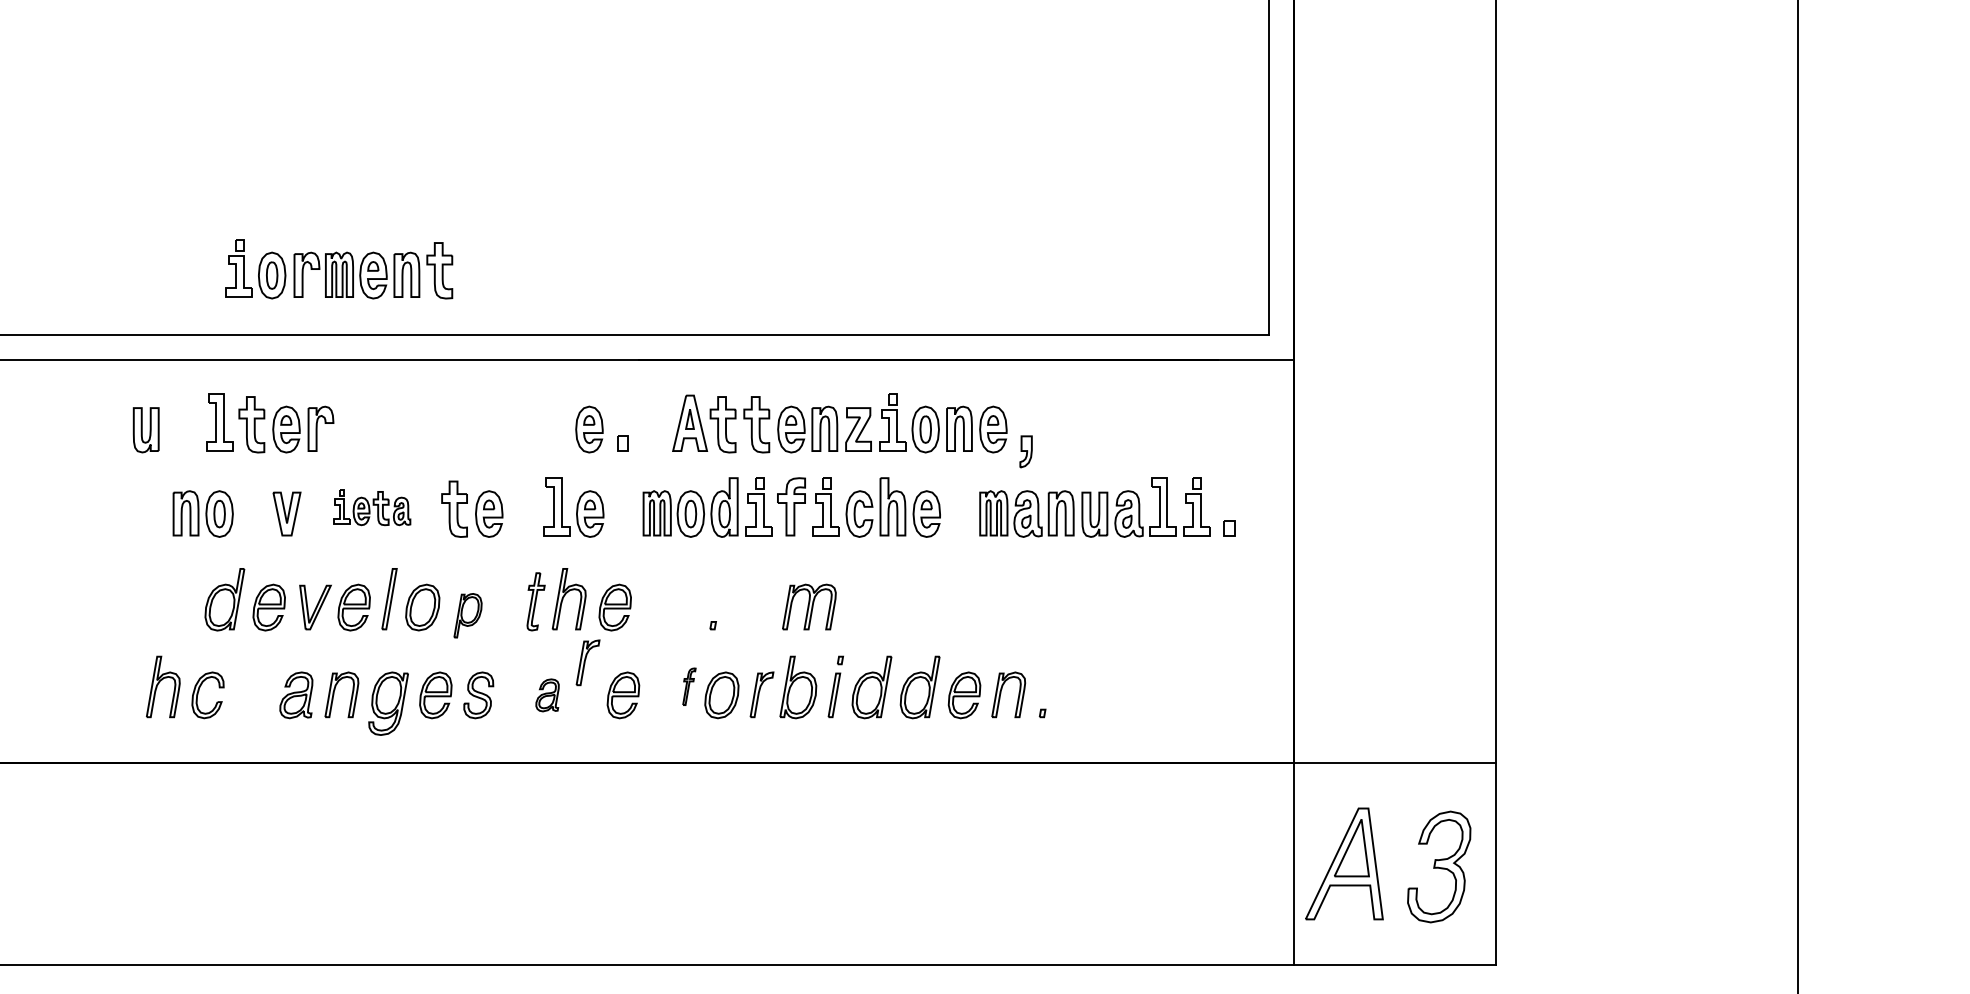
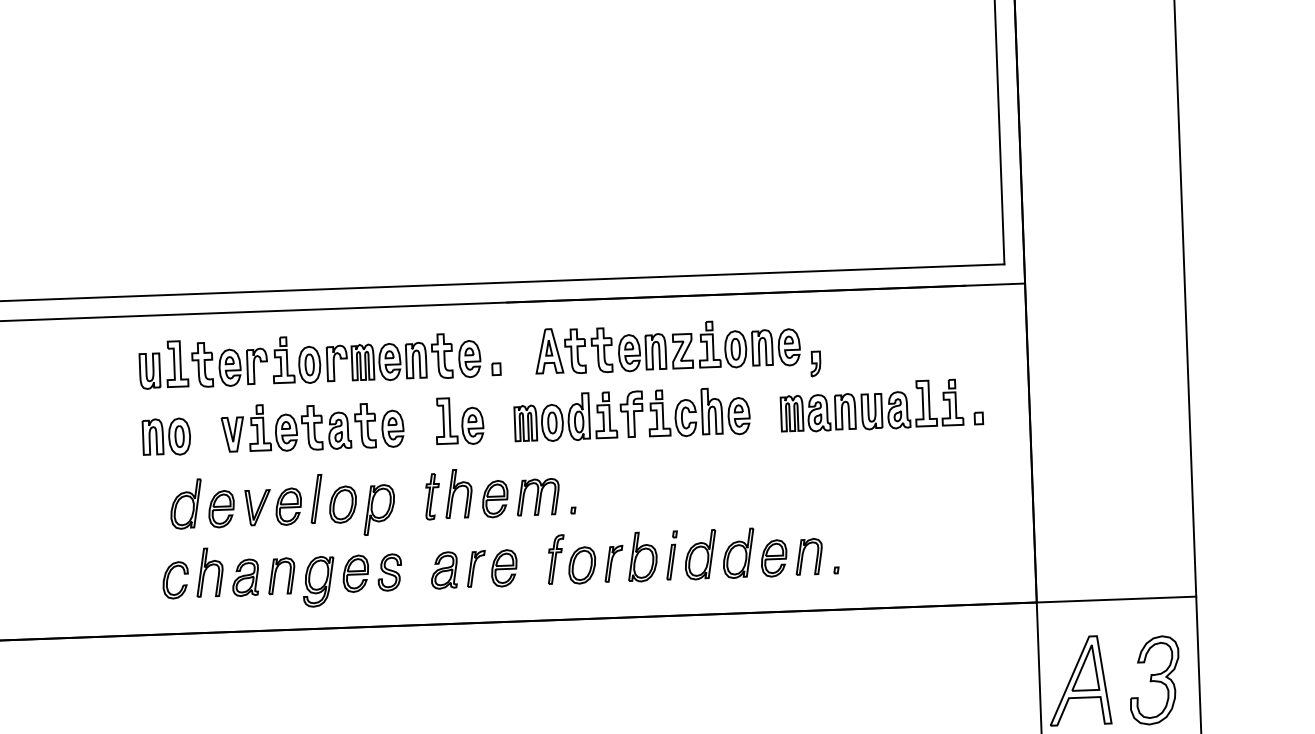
part: (339, 269) -> (362, 358), moved
part: (145, 430) -> (149, 371), moved
part: (371, 507) -> (299, 427), size x1.67
part: (809, 606) -> (538, 496), moved
part: (467, 615) -> (378, 509), size x1.43
part: (587, 662) -> (475, 568), moved
part: (163, 686) -> (209, 572), moved
part: (689, 686) -> (556, 559), size x1.67
part: (547, 695) -> (444, 570), size x1.43

